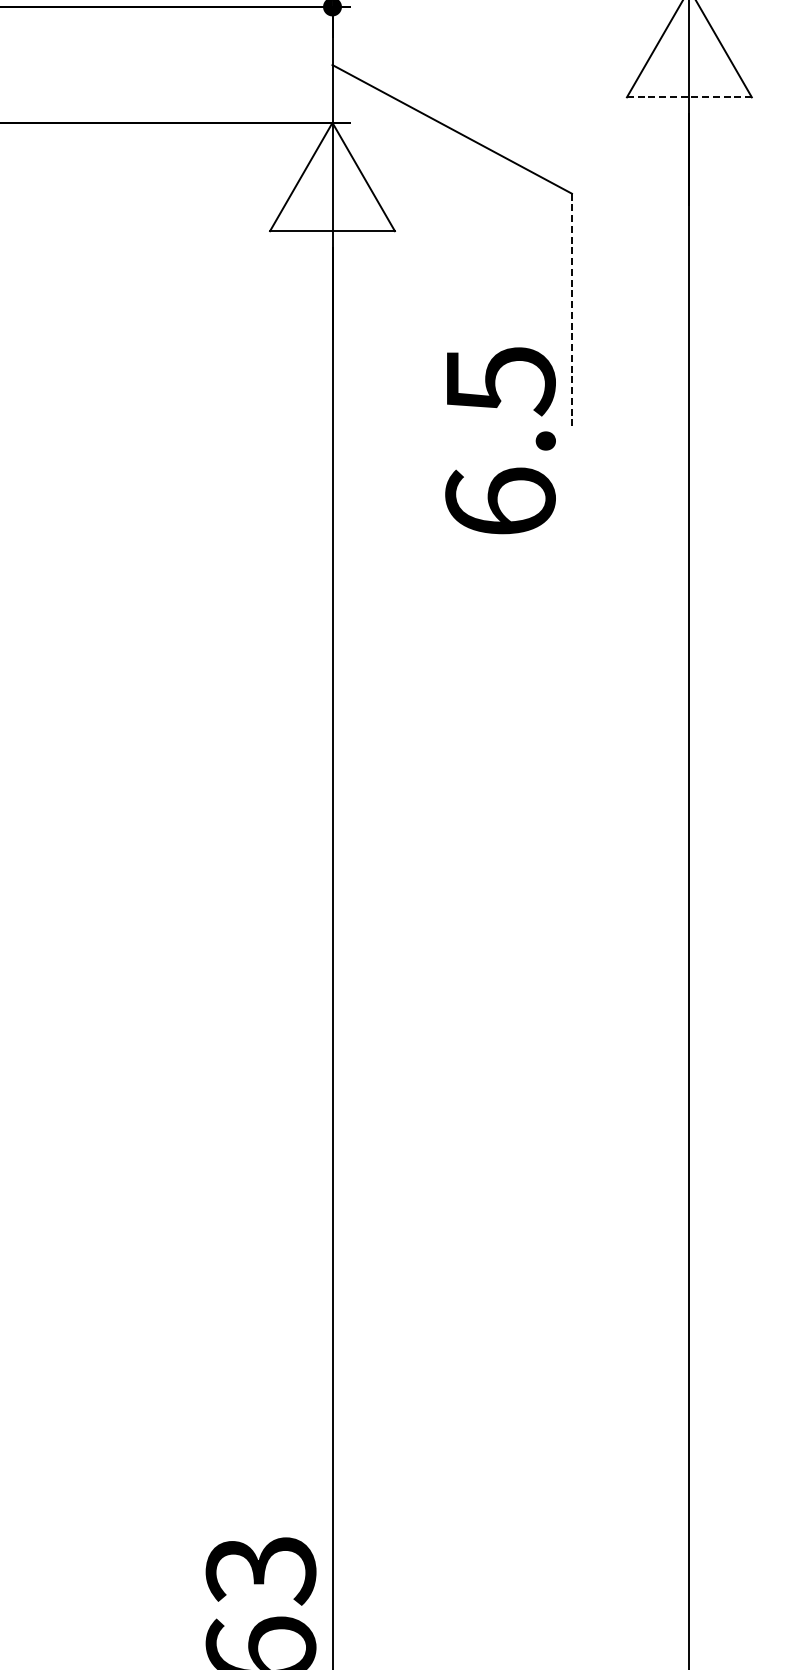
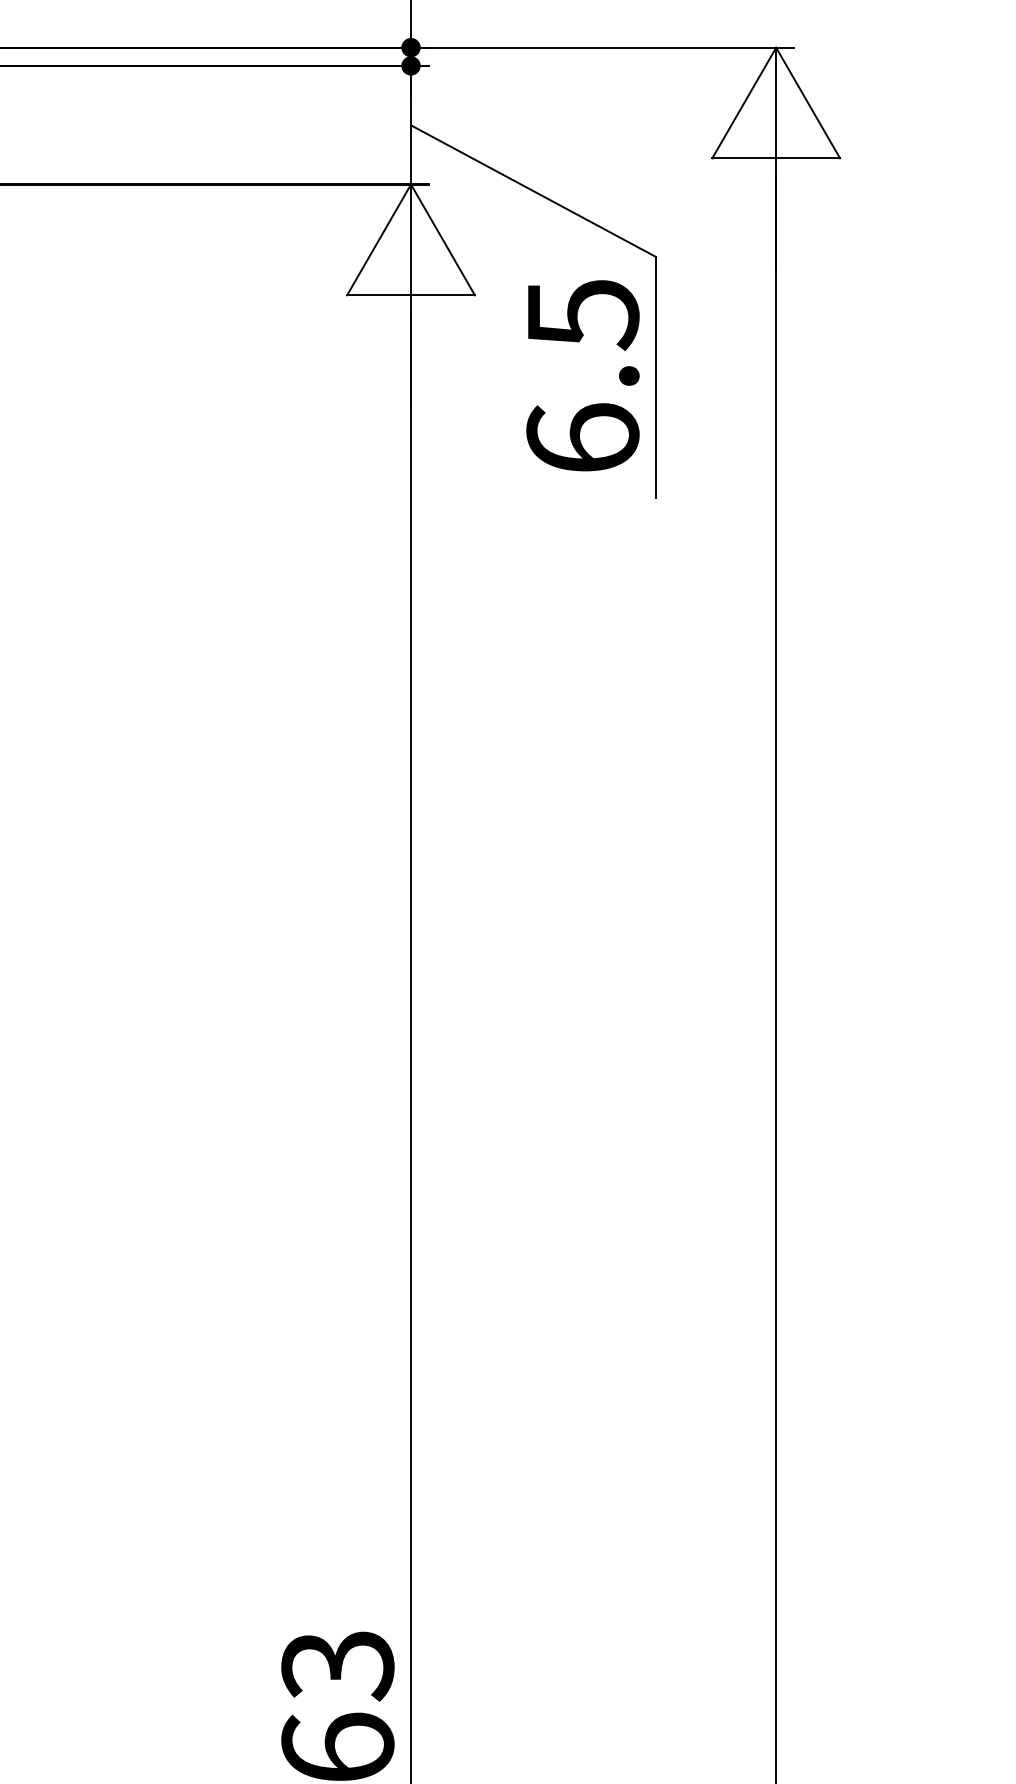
line: (689, 97) -> (776, 158), dashed -> solid
line: (572, 311) -> (656, 377), dashed -> solid
text: (500, 440) -> (582, 375), moved

